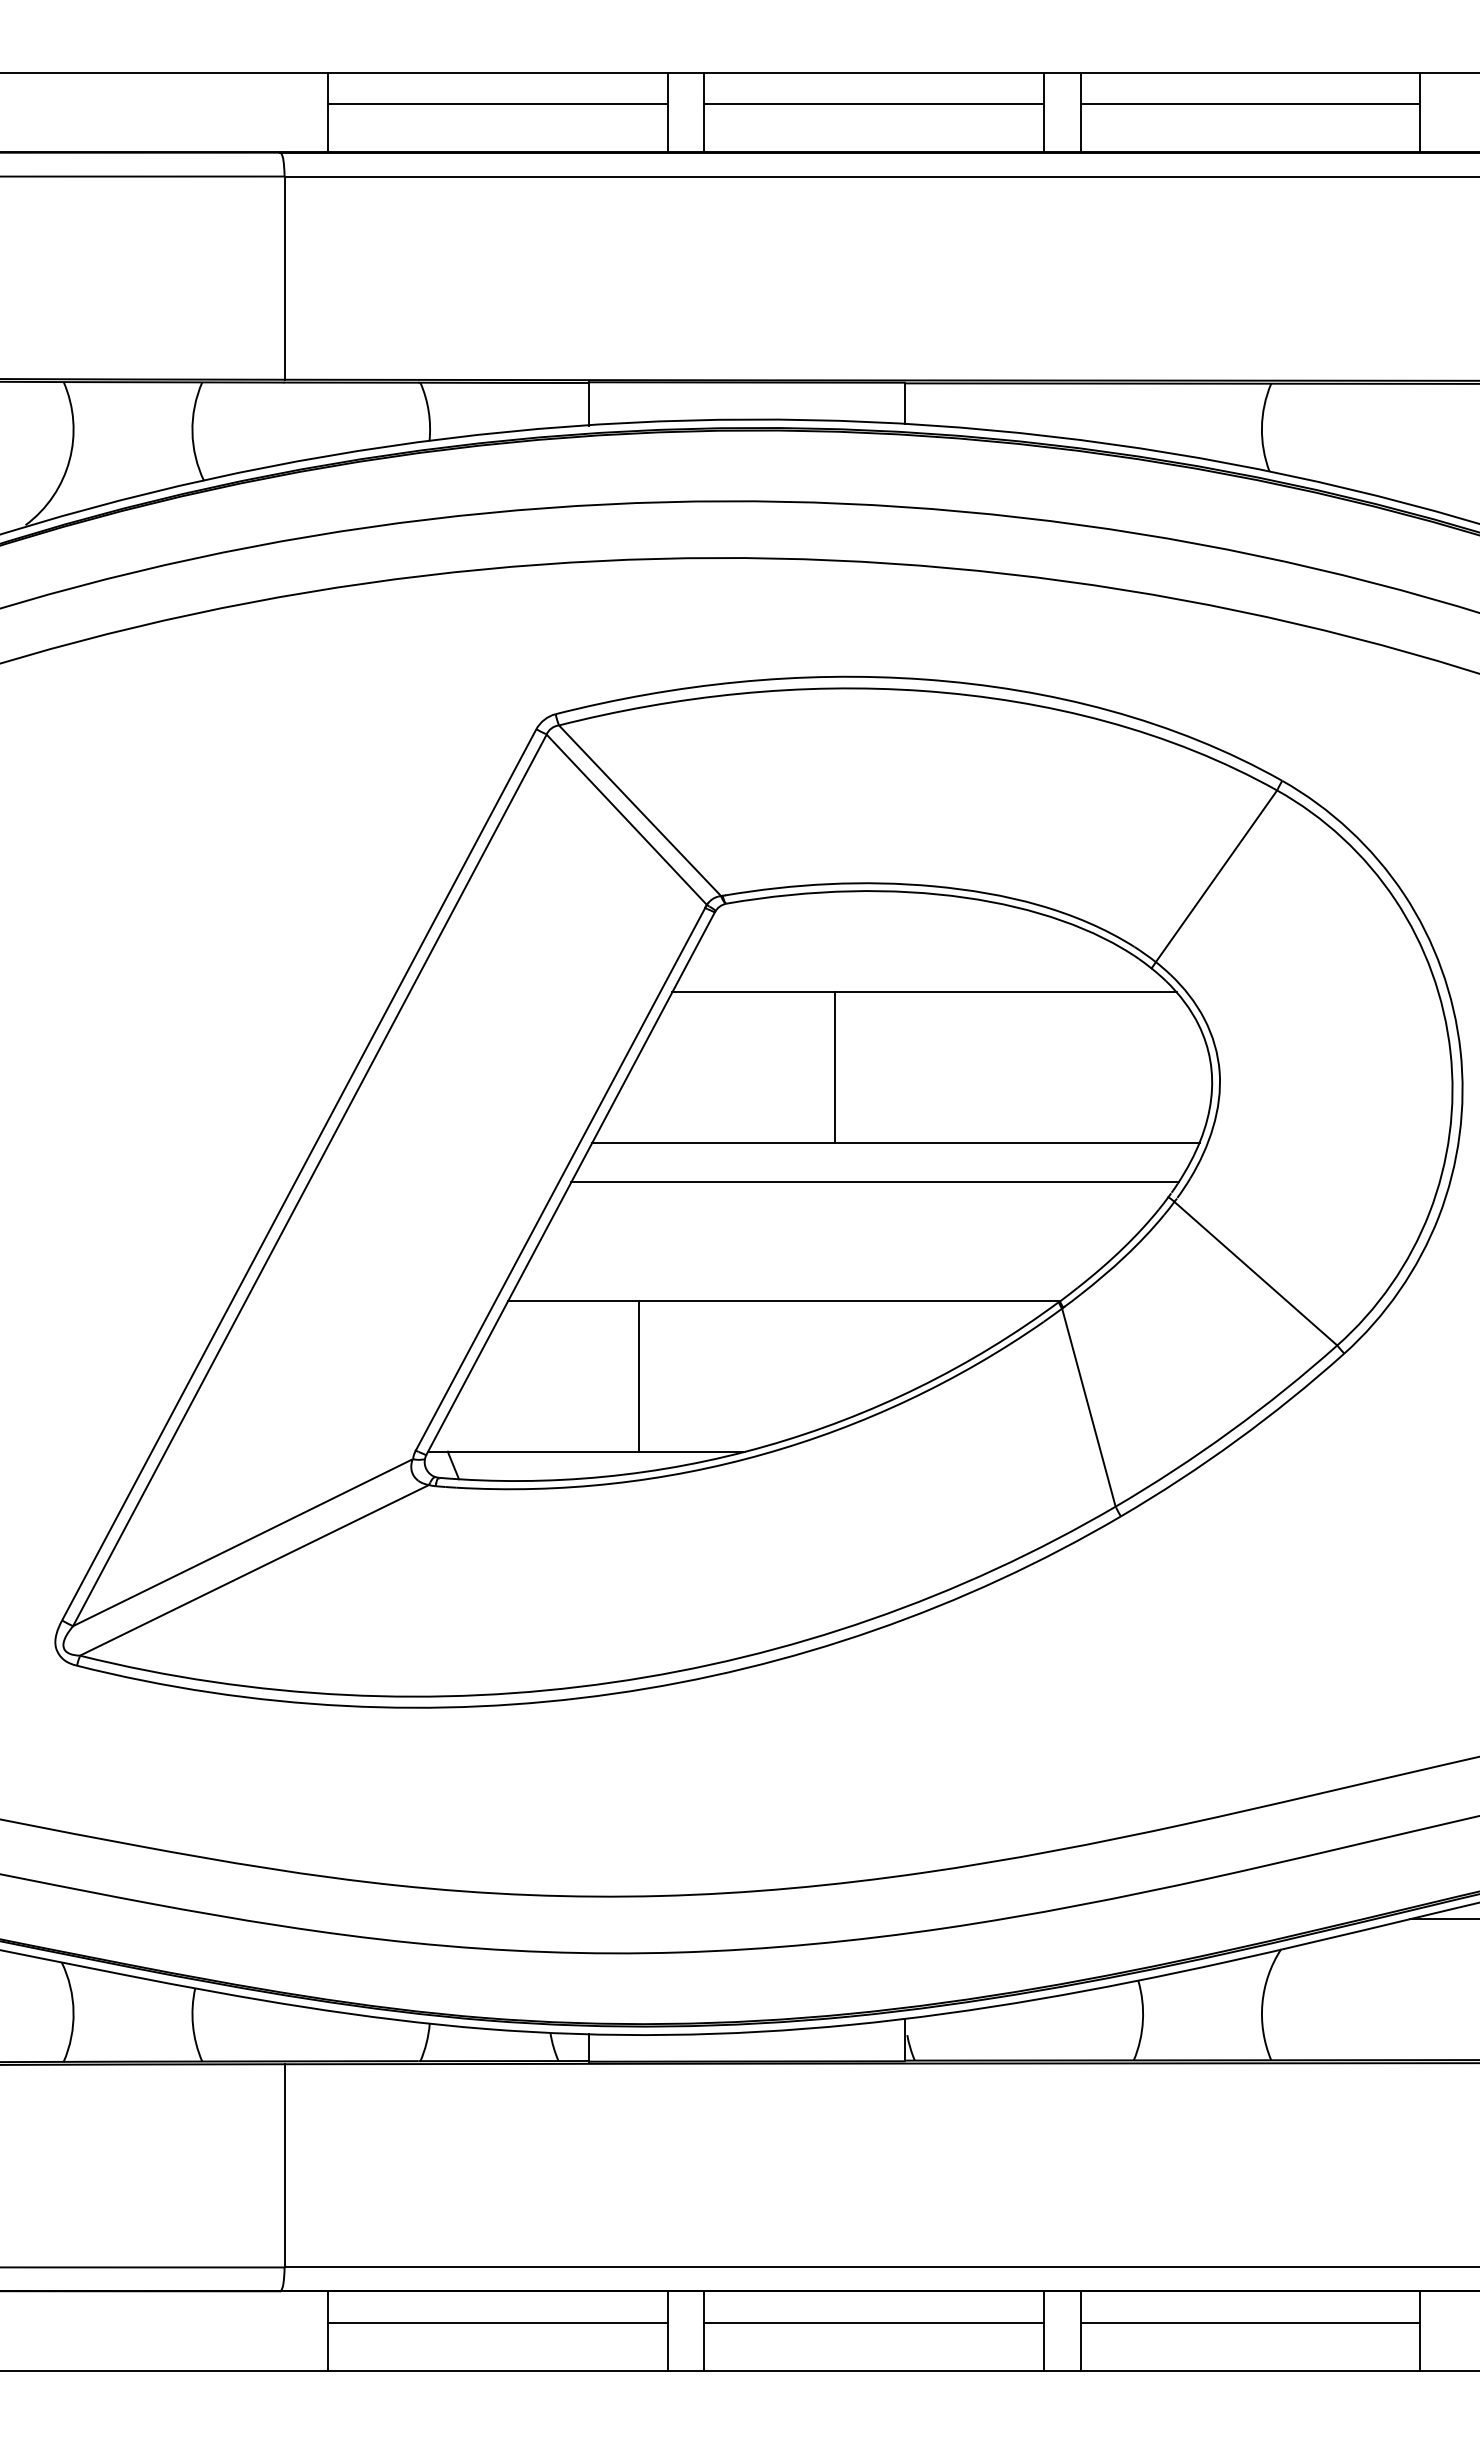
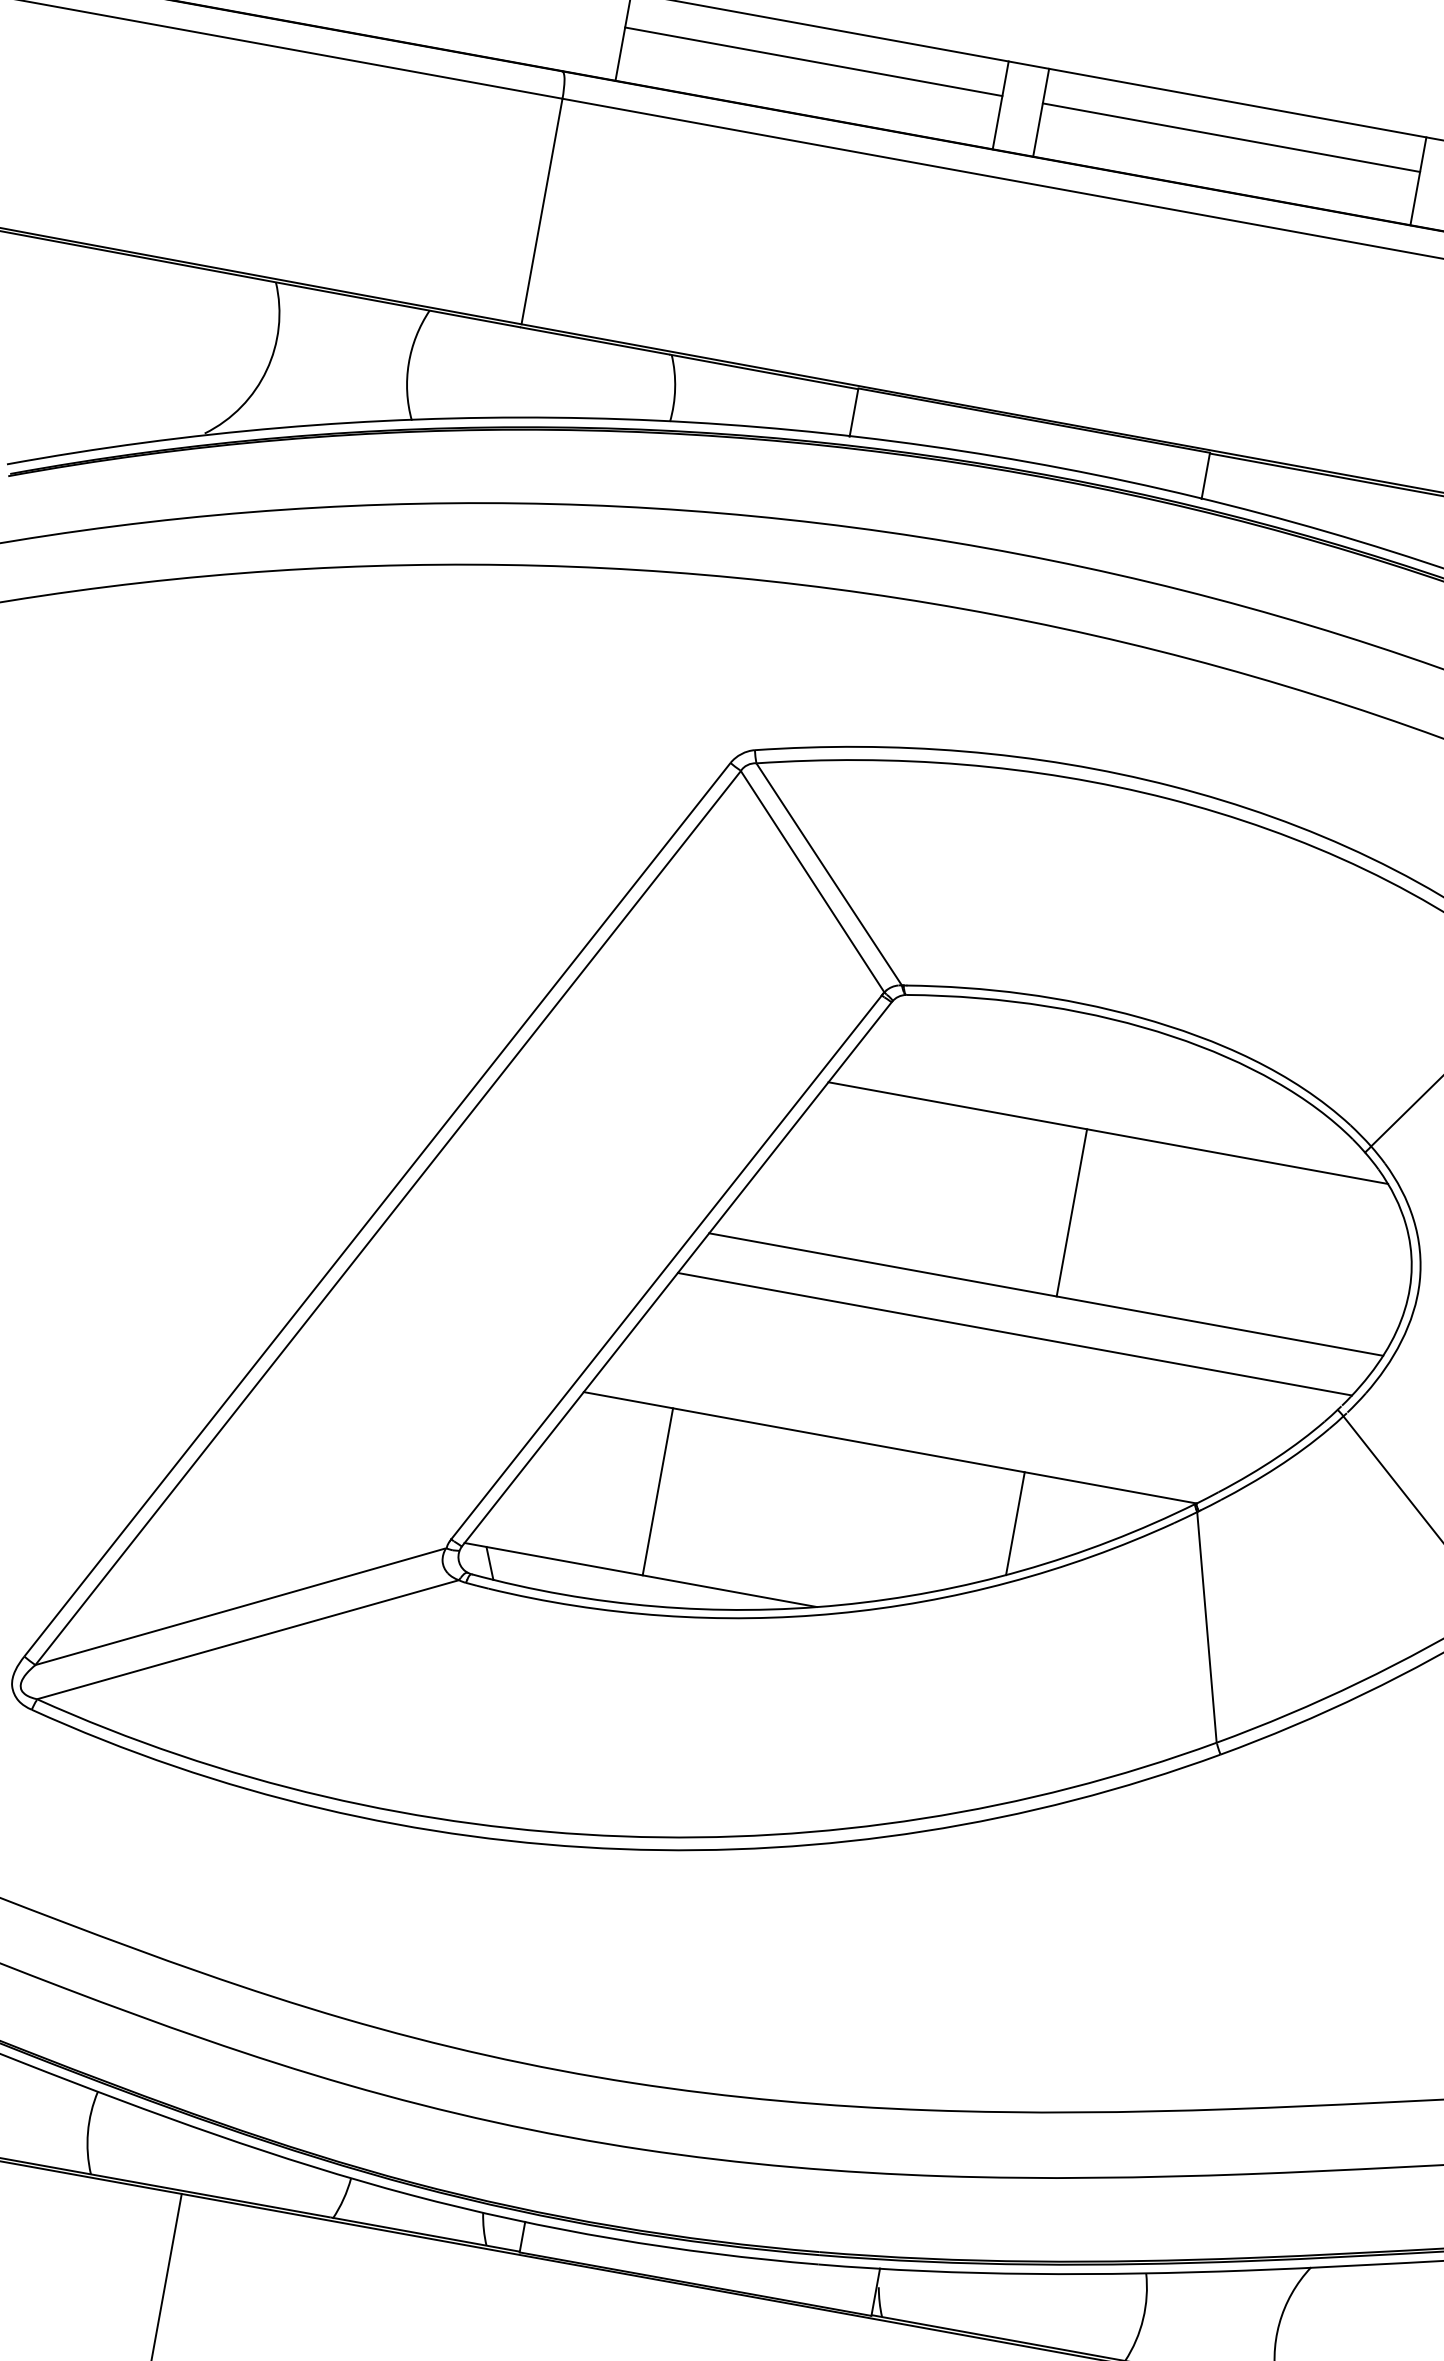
line: (835, 1067) -> (1072, 1212), moved
line: (905, 1347) -> (1015, 1523), added
line: (638, 1376) -> (657, 1491), moved

